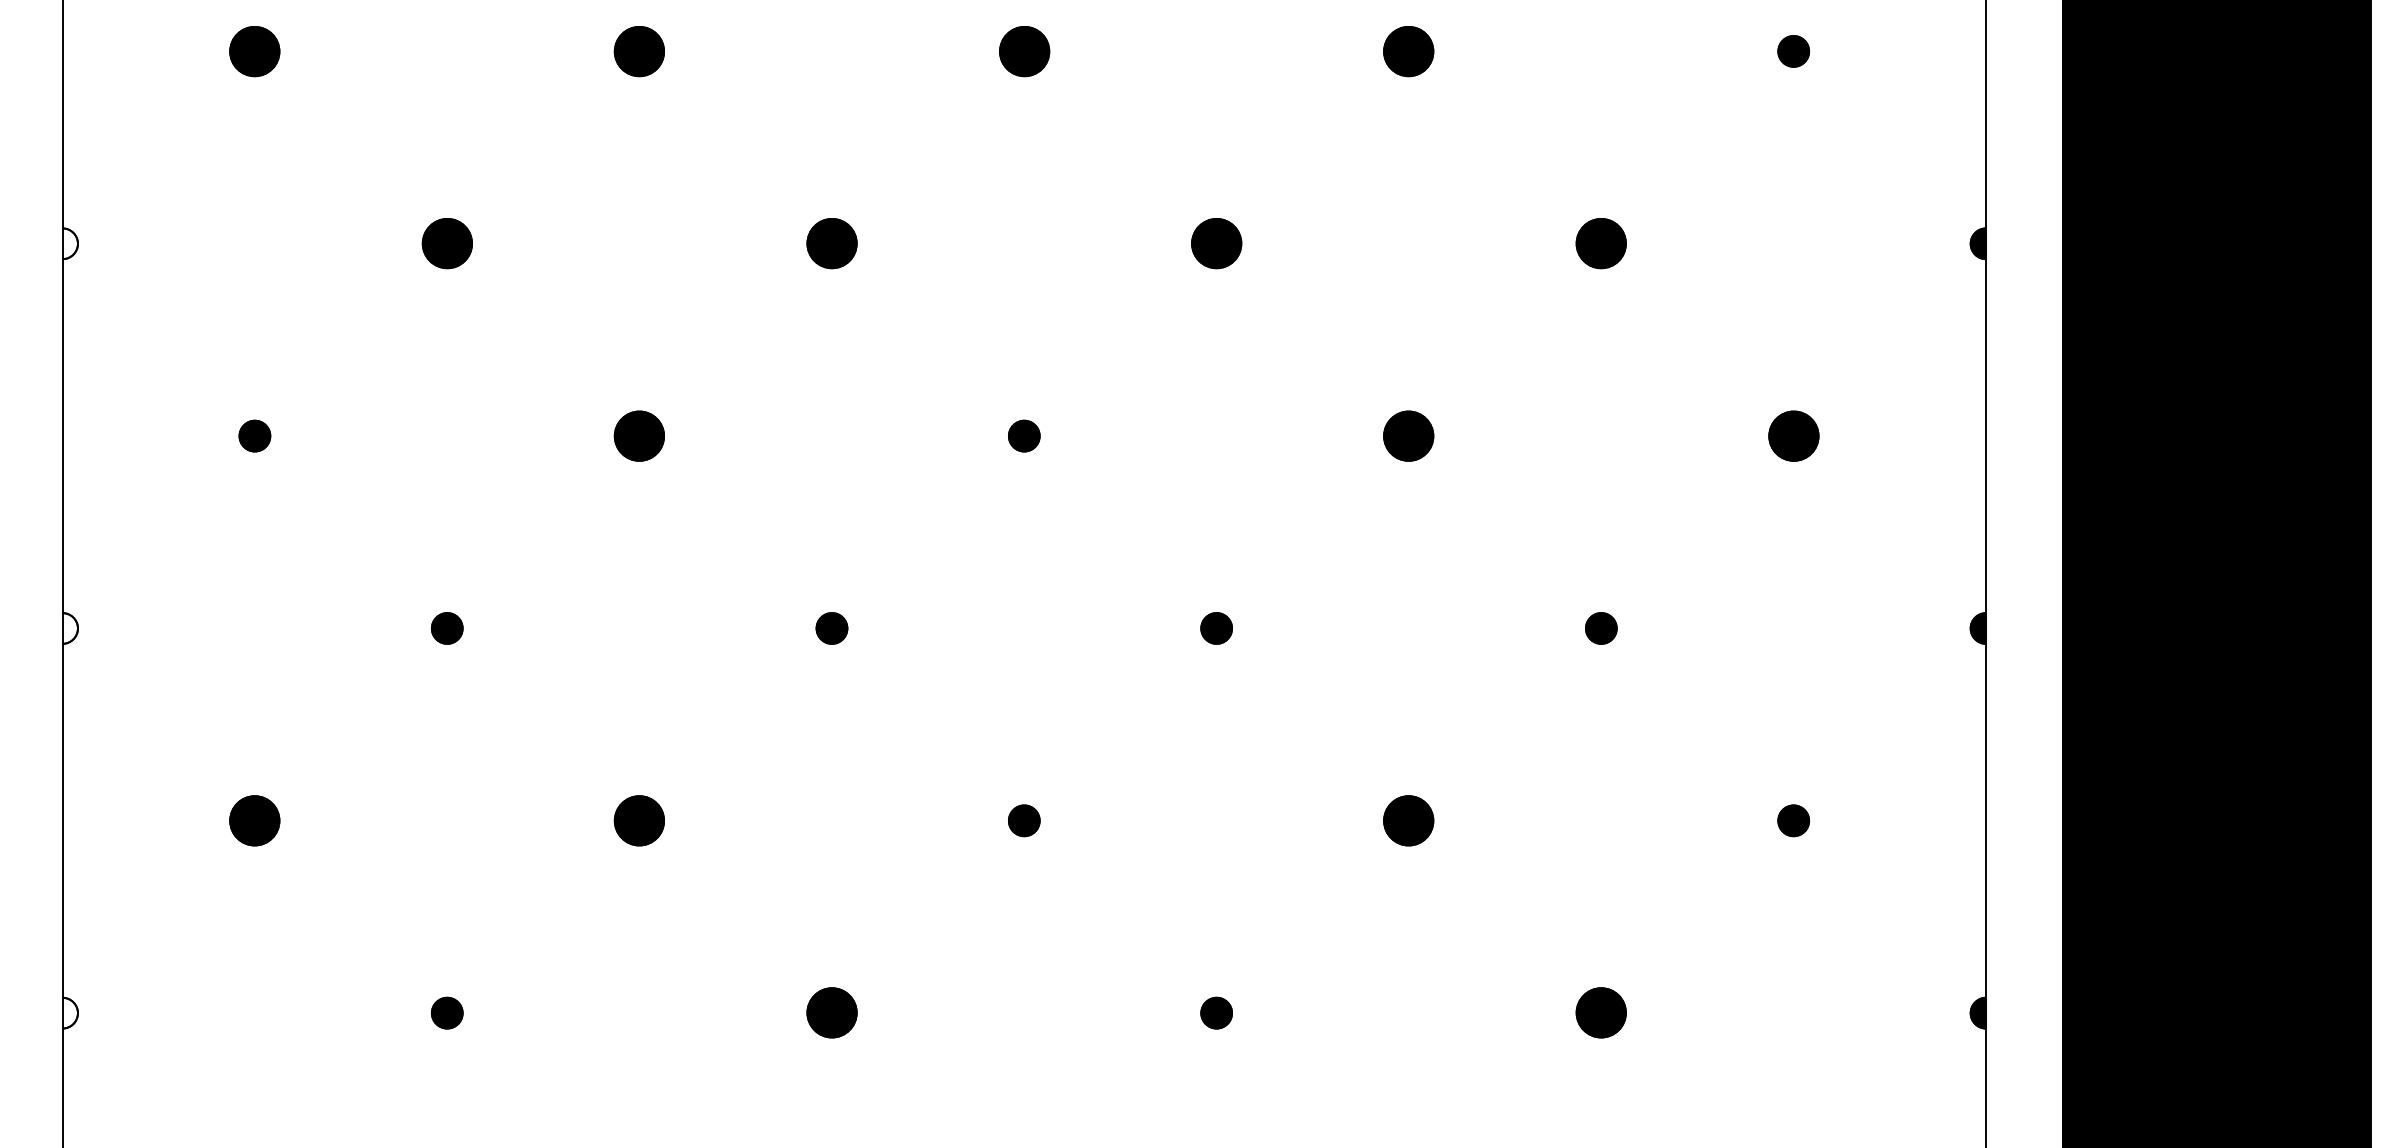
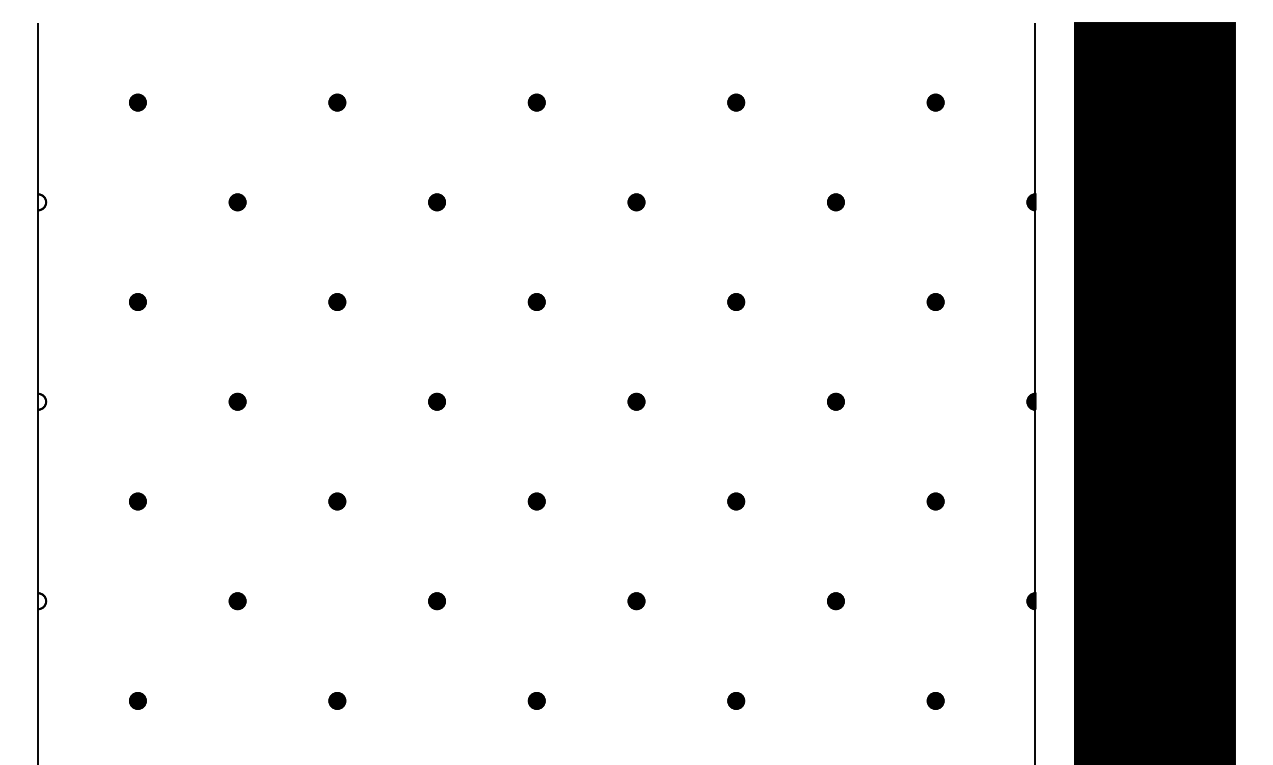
part: (254, 51) -> (137, 102), size x0.62
part: (639, 51) -> (337, 102), size x0.62
part: (1023, 51) -> (536, 102), size x0.62
part: (1409, 51) -> (736, 102), size x0.62
part: (447, 244) -> (237, 202), size x0.62
part: (830, 244) -> (436, 202), size x0.62
part: (1216, 244) -> (636, 202), size x0.62
part: (1600, 244) -> (835, 202), size x0.62
part: (639, 435) -> (337, 301), size x0.62
part: (1409, 435) -> (736, 301), size x0.62
part: (1793, 435) -> (935, 301), size x0.62
part: (254, 820) -> (137, 501), size x0.62
part: (639, 820) -> (337, 501), size x0.62
part: (1409, 820) -> (736, 501), size x0.62
part: (830, 1013) -> (436, 601), size x0.62
part: (1600, 1013) -> (835, 601), size x0.62

